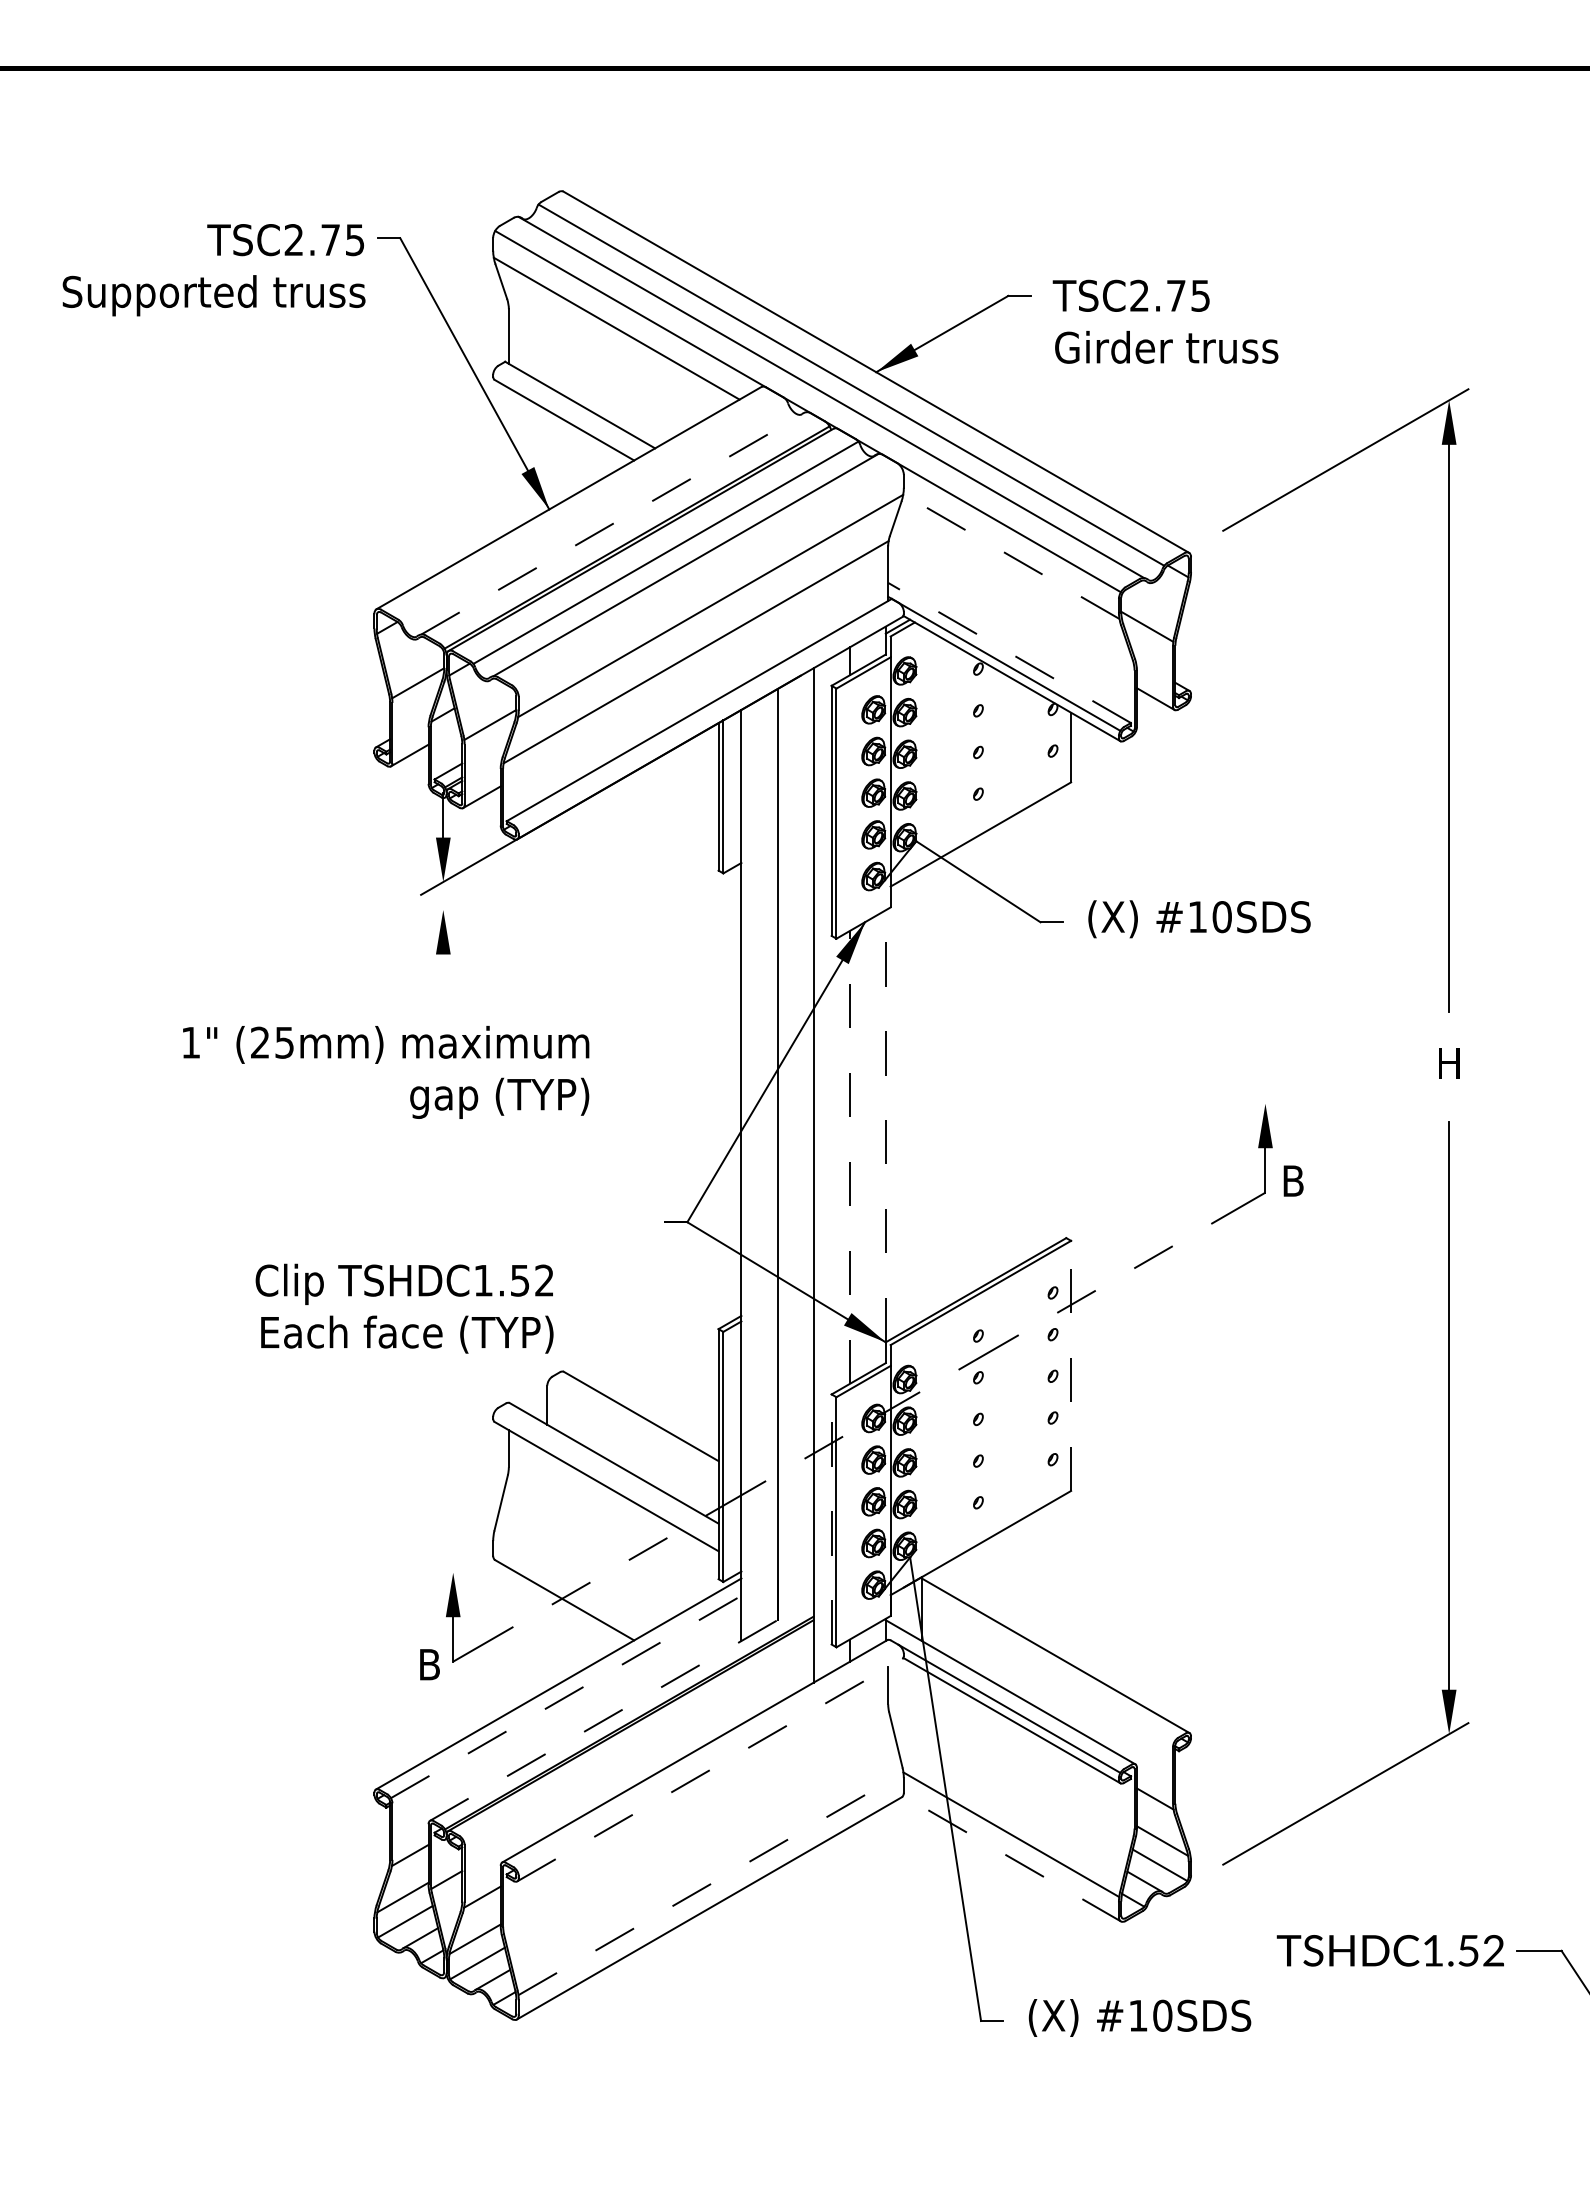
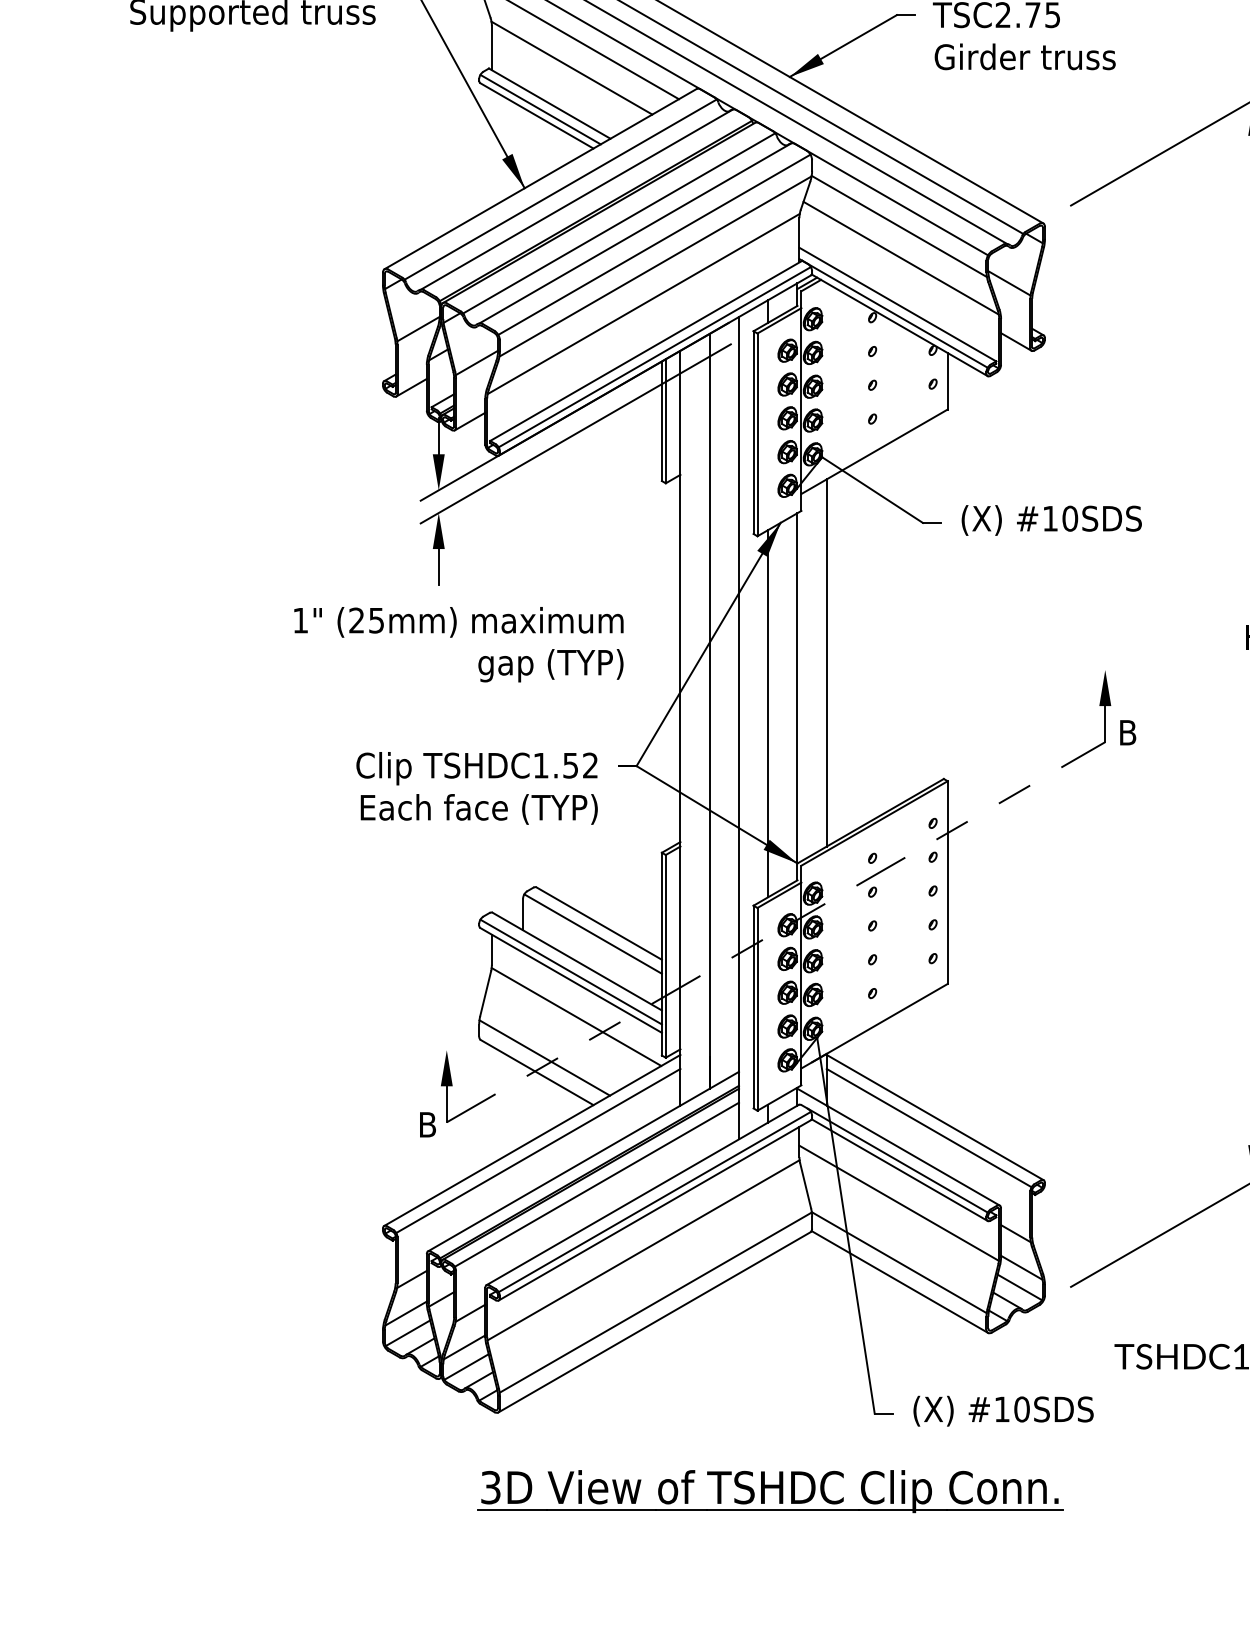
line: (607, 361) -> (571, 68), added
line: (568, 412) -> (540, 109), added
line: (593, 510) -> (560, 189), added
line: (614, 523) -> (577, 199), dashed -> solid
line: (1011, 556) -> (899, 226), dashed -> solid
line: (708, 579) -> (653, 245), added
line: (1013, 595) -> (901, 258), added
line: (1009, 652) -> (897, 304), dashed -> solid
line: (709, 717) -> (654, 356), added
line: (612, 812) -> (575, 433), added
line: (443, 976) -> (438, 566), added
text: (386, 1072) -> (459, 644), moved
line: (921, 1094) -> (826, 662), added
line: (885, 1125) -> (797, 687), dashed -> solid
line: (849, 1157) -> (768, 713), dashed -> solid
text: (404, 1308) -> (477, 788), moved
line: (1071, 1365) -> (948, 882), dashed -> solid
line: (633, 1429) -> (592, 934), added
line: (606, 1475) -> (571, 971), added
line: (831, 1518) -> (753, 1006), dashed -> solid
line: (612, 1531) -> (575, 1016), added
line: (573, 1581) -> (544, 1057), added
line: (1047, 1668) -> (928, 1127), added
line: (566, 1696) -> (538, 1150), dashed -> solid
line: (622, 1709) -> (584, 1161), dashed -> solid
line: (638, 1738) -> (597, 1184), added
line: (709, 1759) -> (654, 1201), added
line: (1011, 1761) -> (899, 1203), added
line: (710, 1770) -> (655, 1210), dashed -> solid
line: (695, 1819) -> (643, 1250), added
line: (1012, 1858) -> (900, 1281), dashed -> solid
line: (711, 1883) -> (656, 1302), dashed -> solid
part: (852, 2116) -> (770, 1491), added

